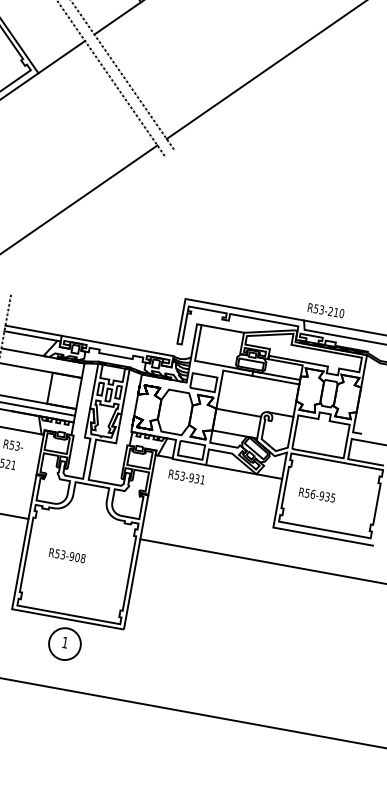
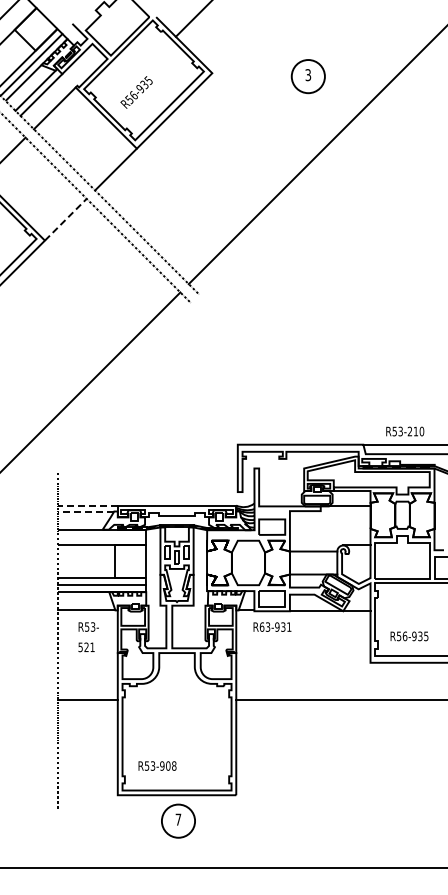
line: (61, 56) -> (65, 219), solid -> dashed
text: (326, 310) -> (405, 431), moved
line: (222, 328) -> (281, 468), removed
line: (33, 330) -> (87, 505), solid -> dashed
line: (30, 335) -> (85, 511), solid -> dashed
line: (275, 380) -> (345, 511), removed
text: (176, 474) -> (261, 626), R53-931 -> R63-931
text: (317, 495) -> (409, 636), moved
text: (67, 555) -> (157, 765), moved
text: (65, 642) -> (178, 819), 1 -> 7

